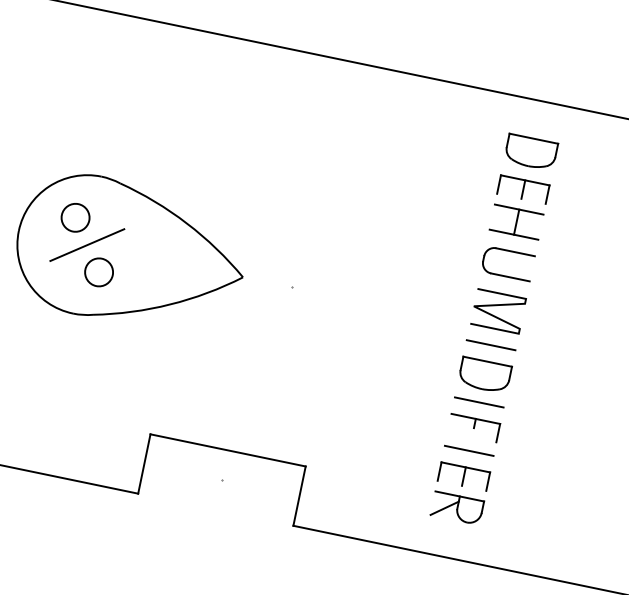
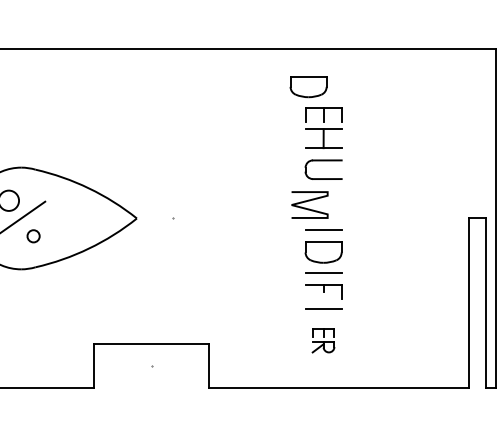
part: (530, 153) -> (308, 87), moved
circle: (98, 272) -> (33, 236), size x0.6
curve: (498, 306) -> (309, 201), moved
part: (460, 493) -> (323, 340), size x0.6

